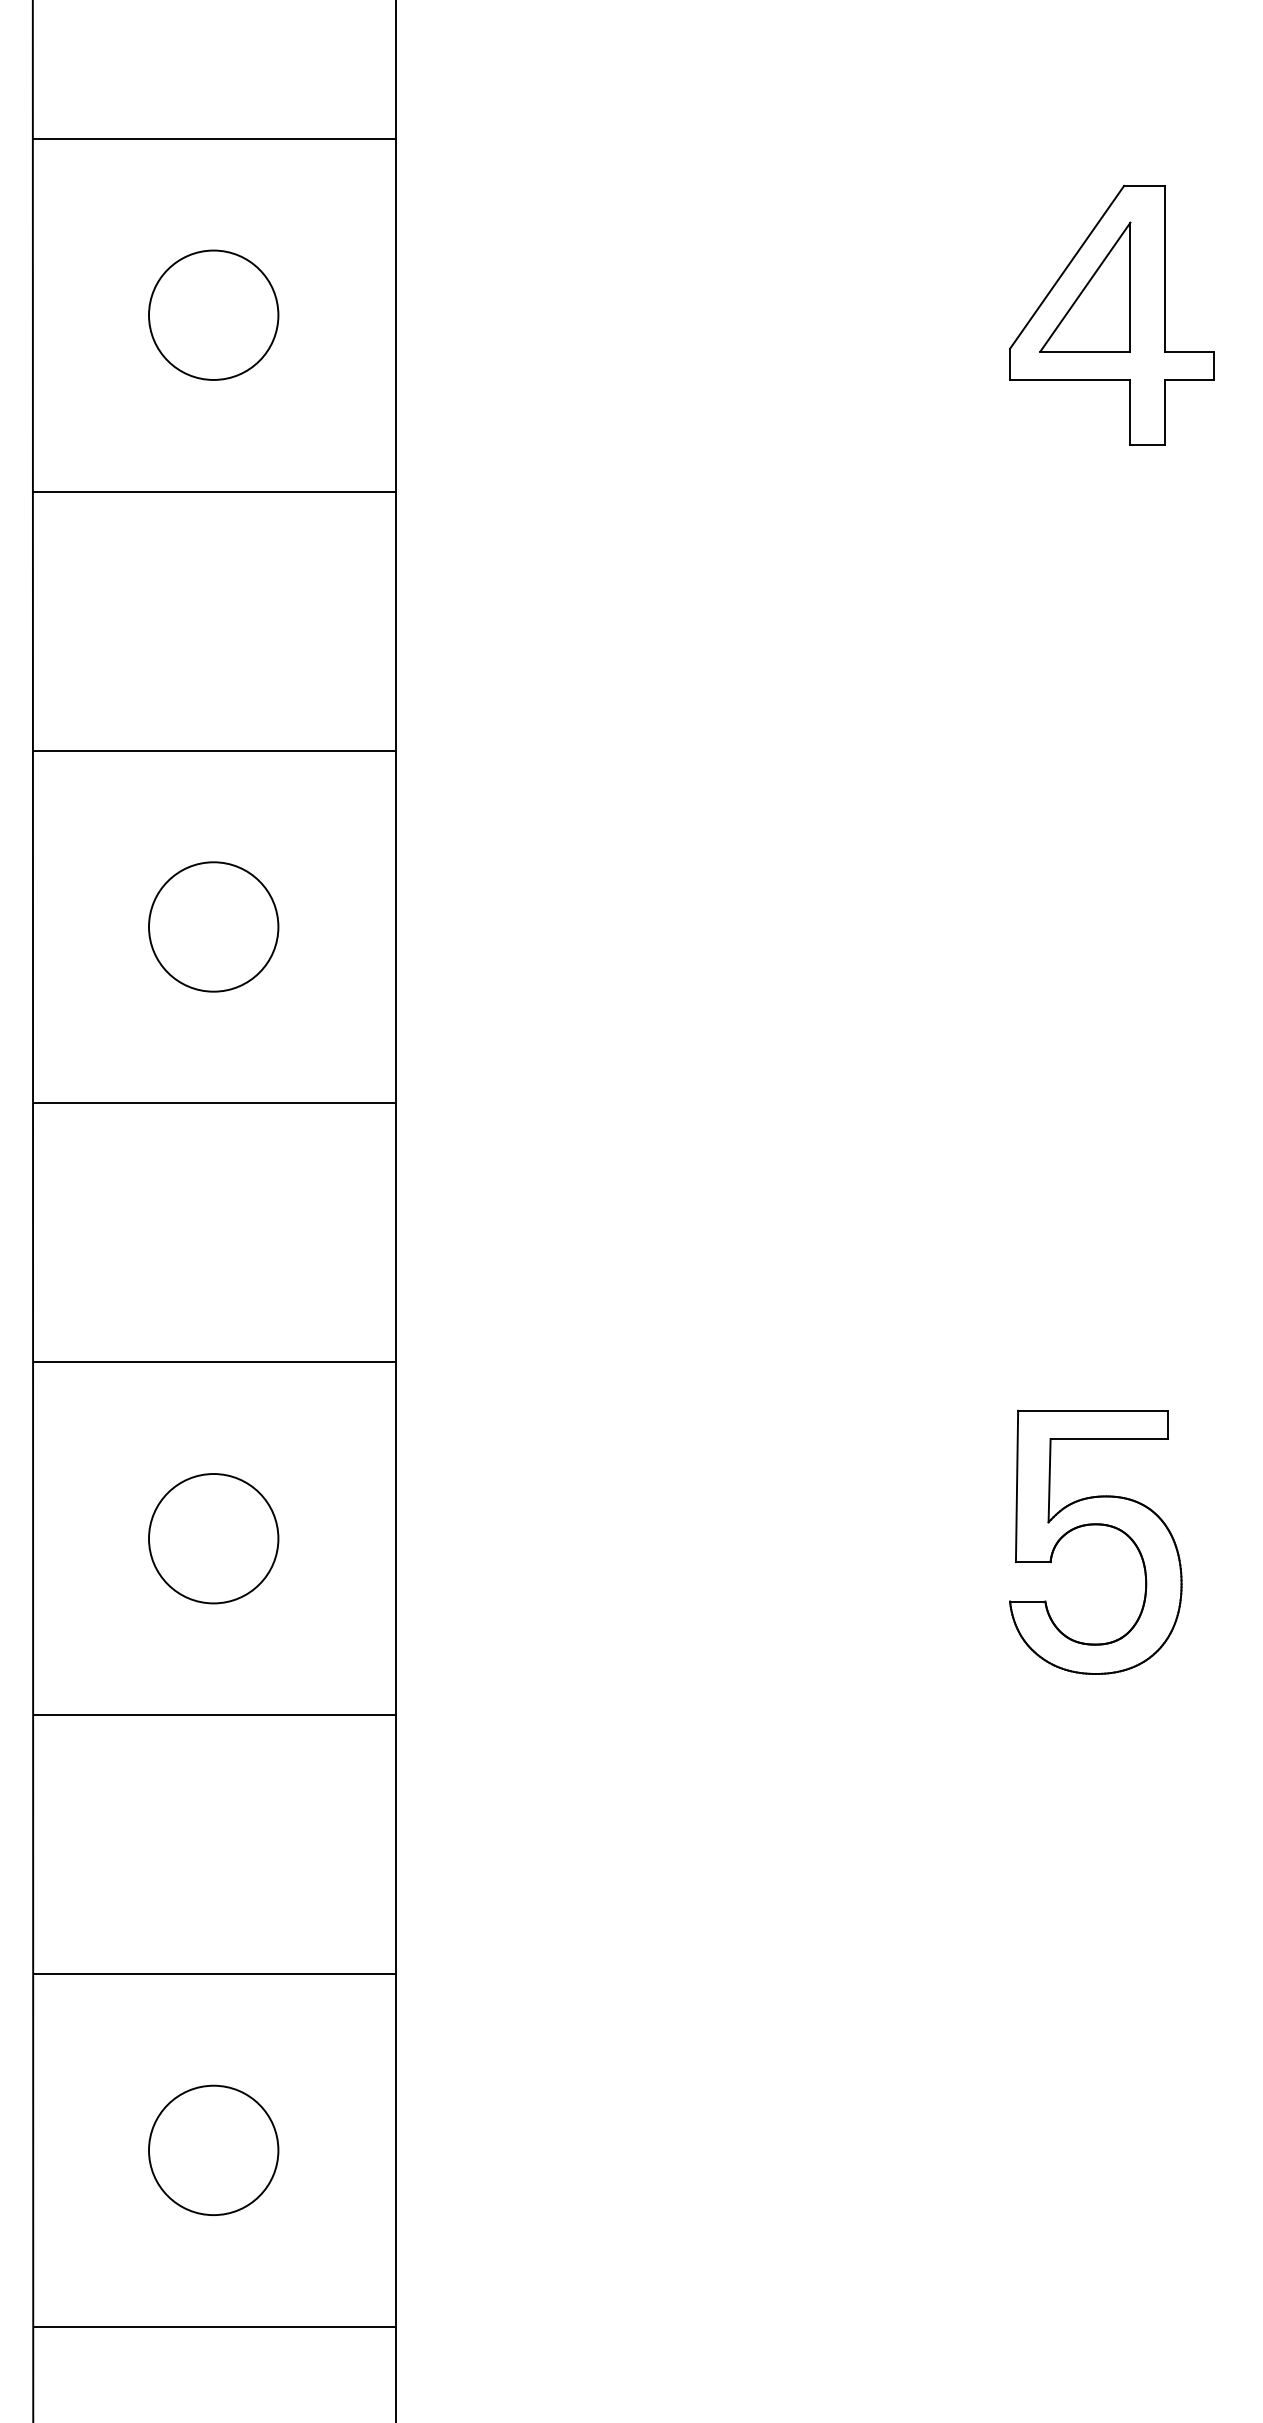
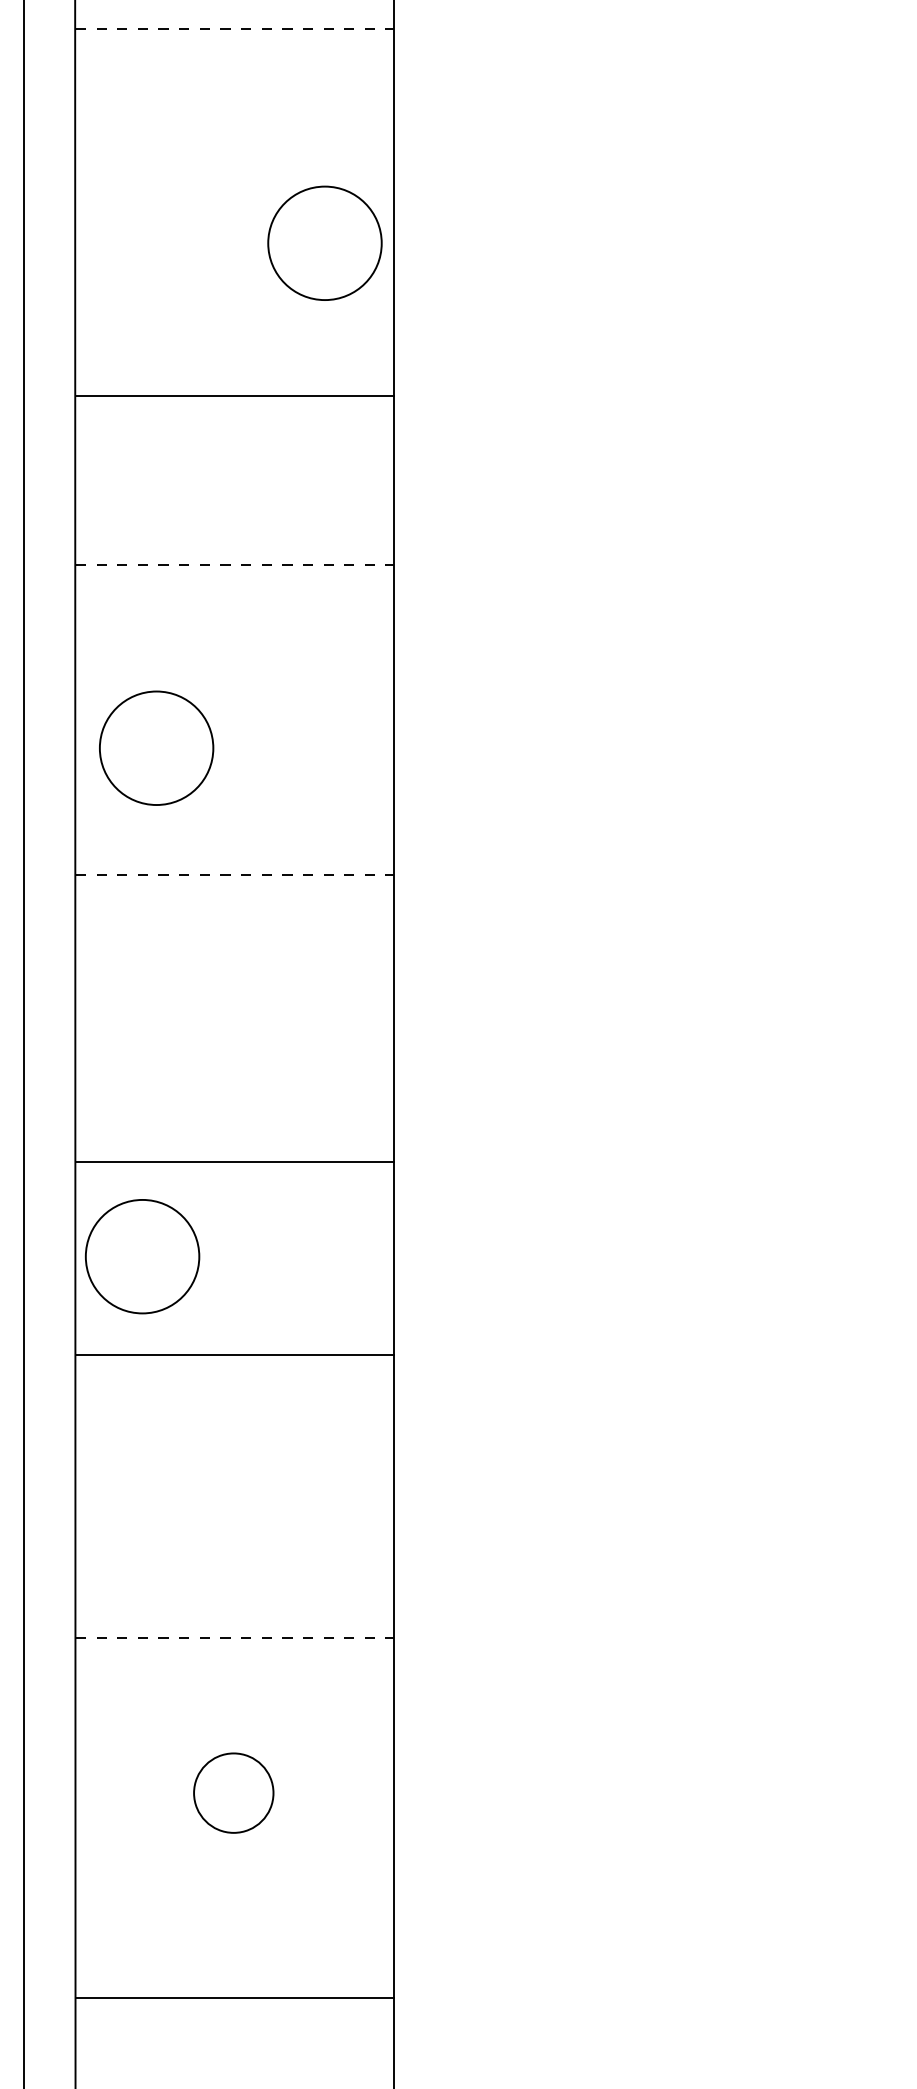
line: (215, 138) -> (235, 28), solid -> dashed
circle: (213, 314) -> (324, 242), moved
line: (214, 491) -> (234, 396), moved
line: (215, 750) -> (235, 565), solid -> dashed
circle: (213, 926) -> (156, 747), moved
line: (215, 1103) -> (235, 875), solid -> dashed
line: (214, 1362) -> (234, 1161), moved
circle: (213, 1538) -> (142, 1256), moved
line: (214, 1715) -> (234, 1355), moved
line: (215, 1973) -> (235, 1637), solid -> dashed
circle: (213, 2150) -> (233, 1793), size x0.7
line: (214, 2326) -> (234, 1997), moved

